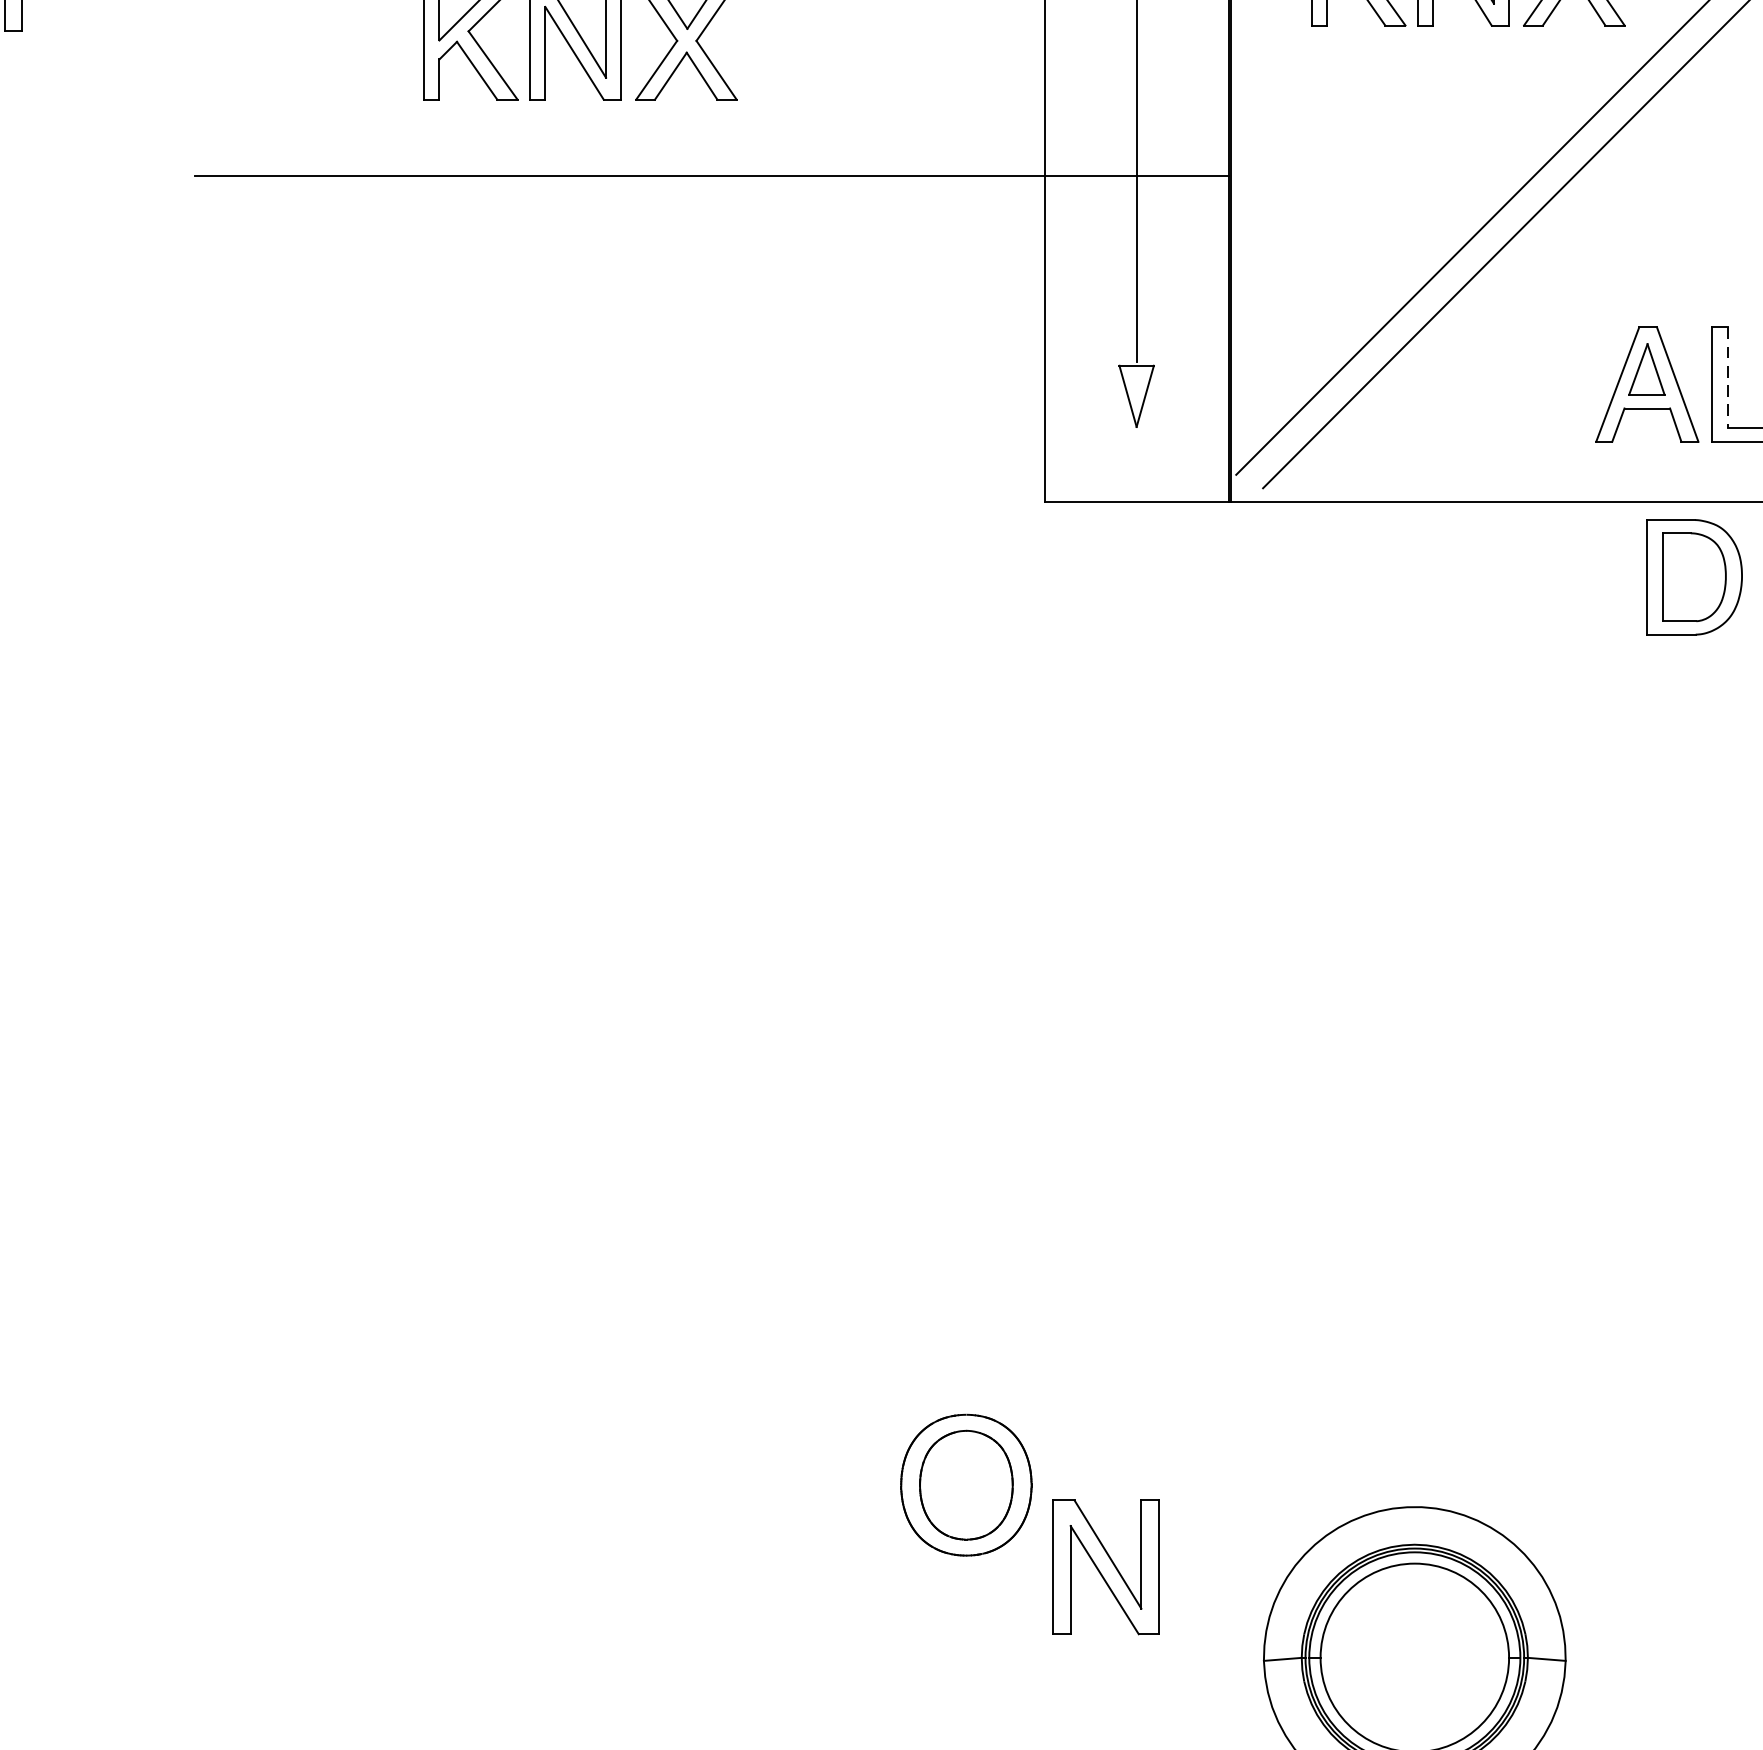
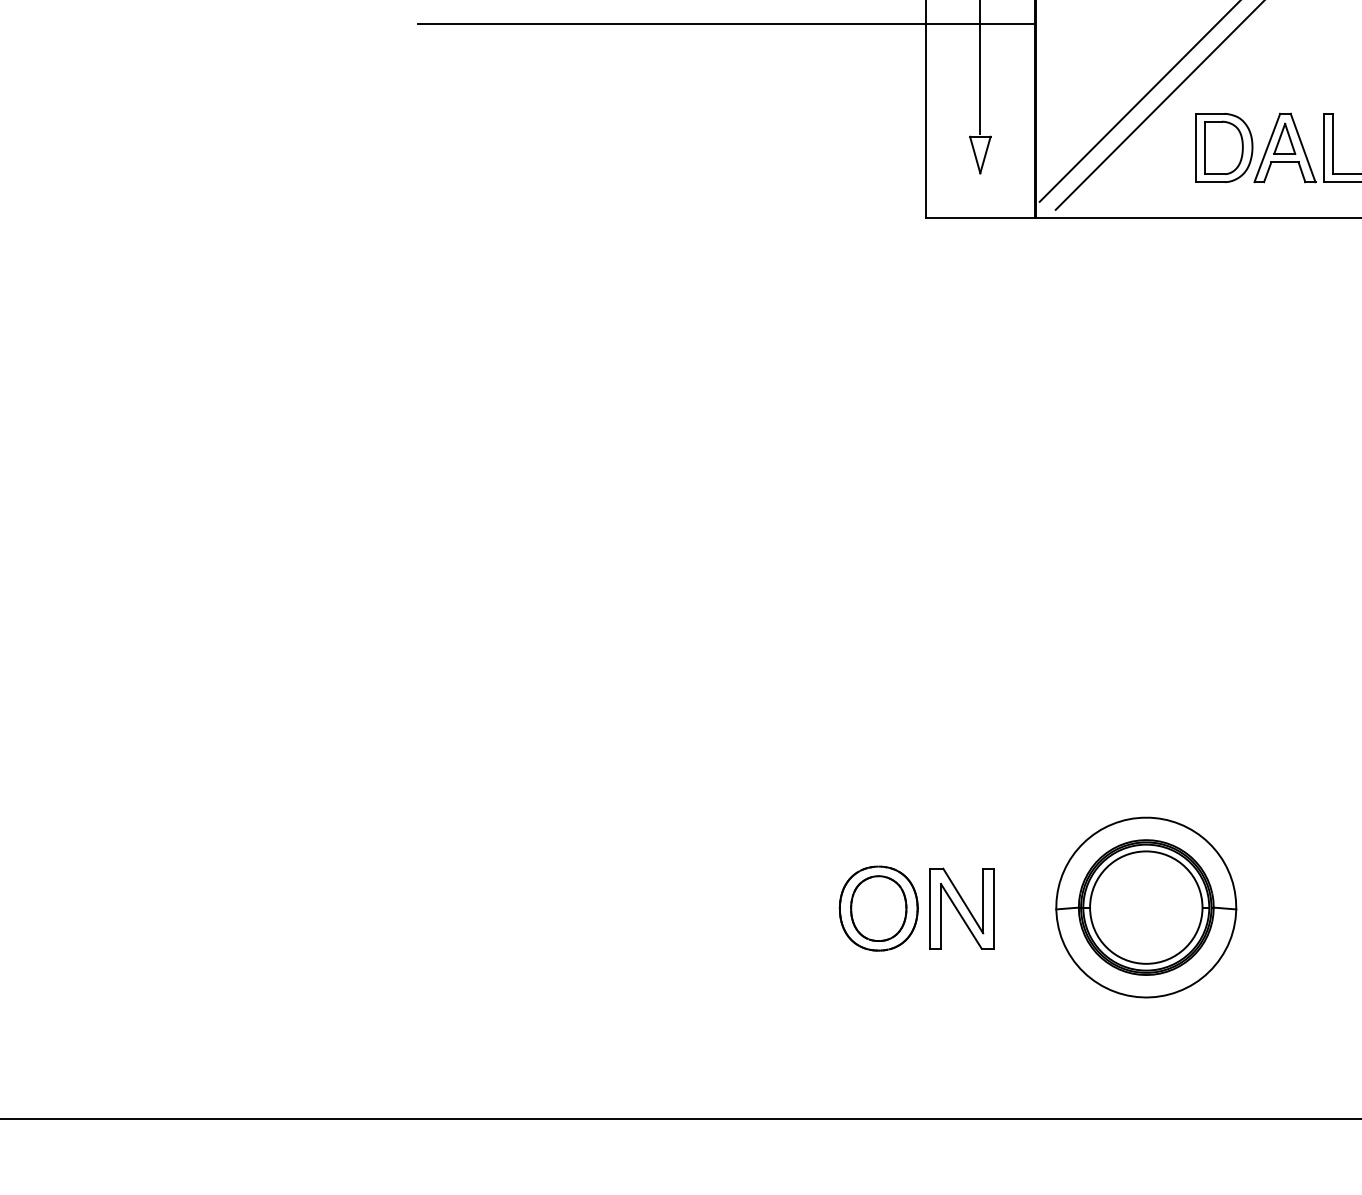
line: (1728, 378) -> (1333, 144), dashed -> solid
part: (1695, 576) -> (1224, 147), moved
part: (965, 1485) -> (878, 908), moved
part: (1105, 1567) -> (961, 908), moved

